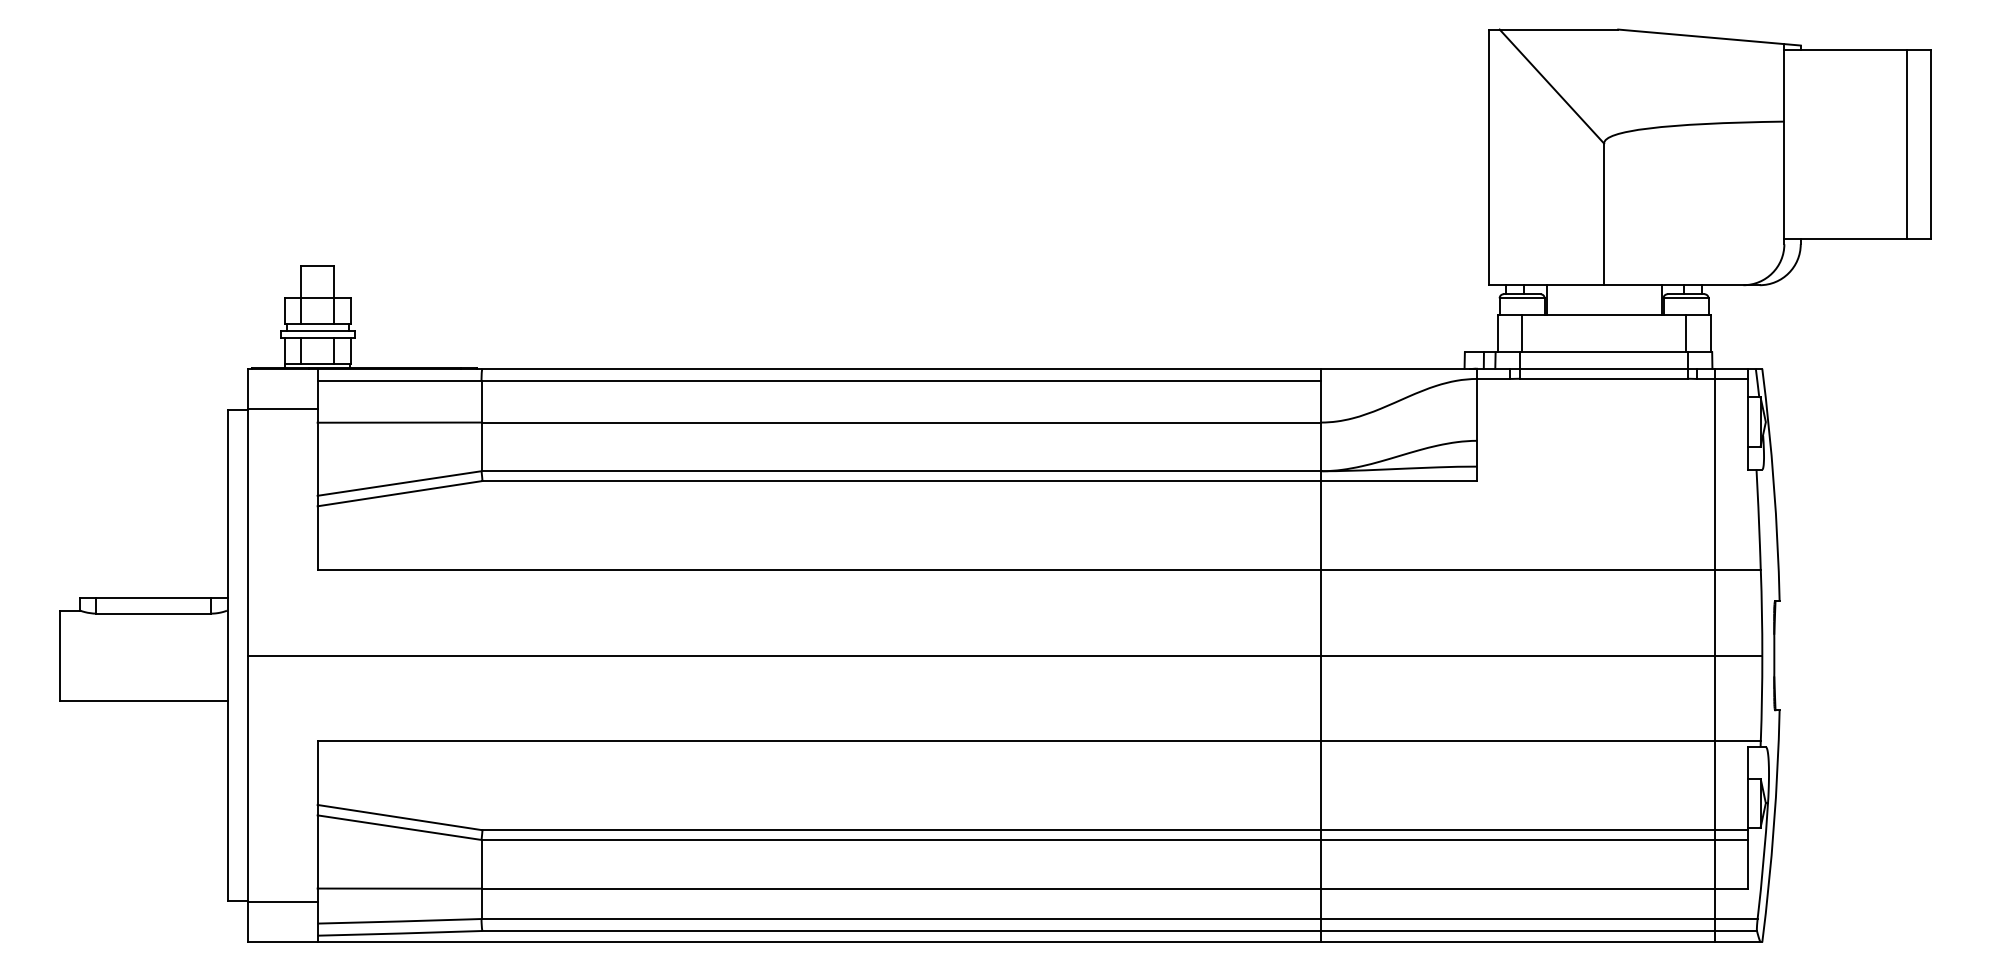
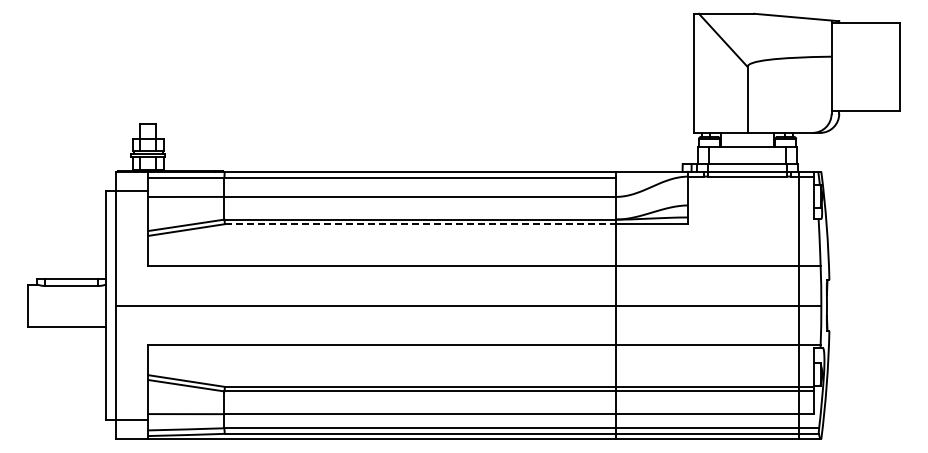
line: (1906, 144) -> (888, 67), removed
line: (902, 481) -> (420, 224), solid -> dashed

